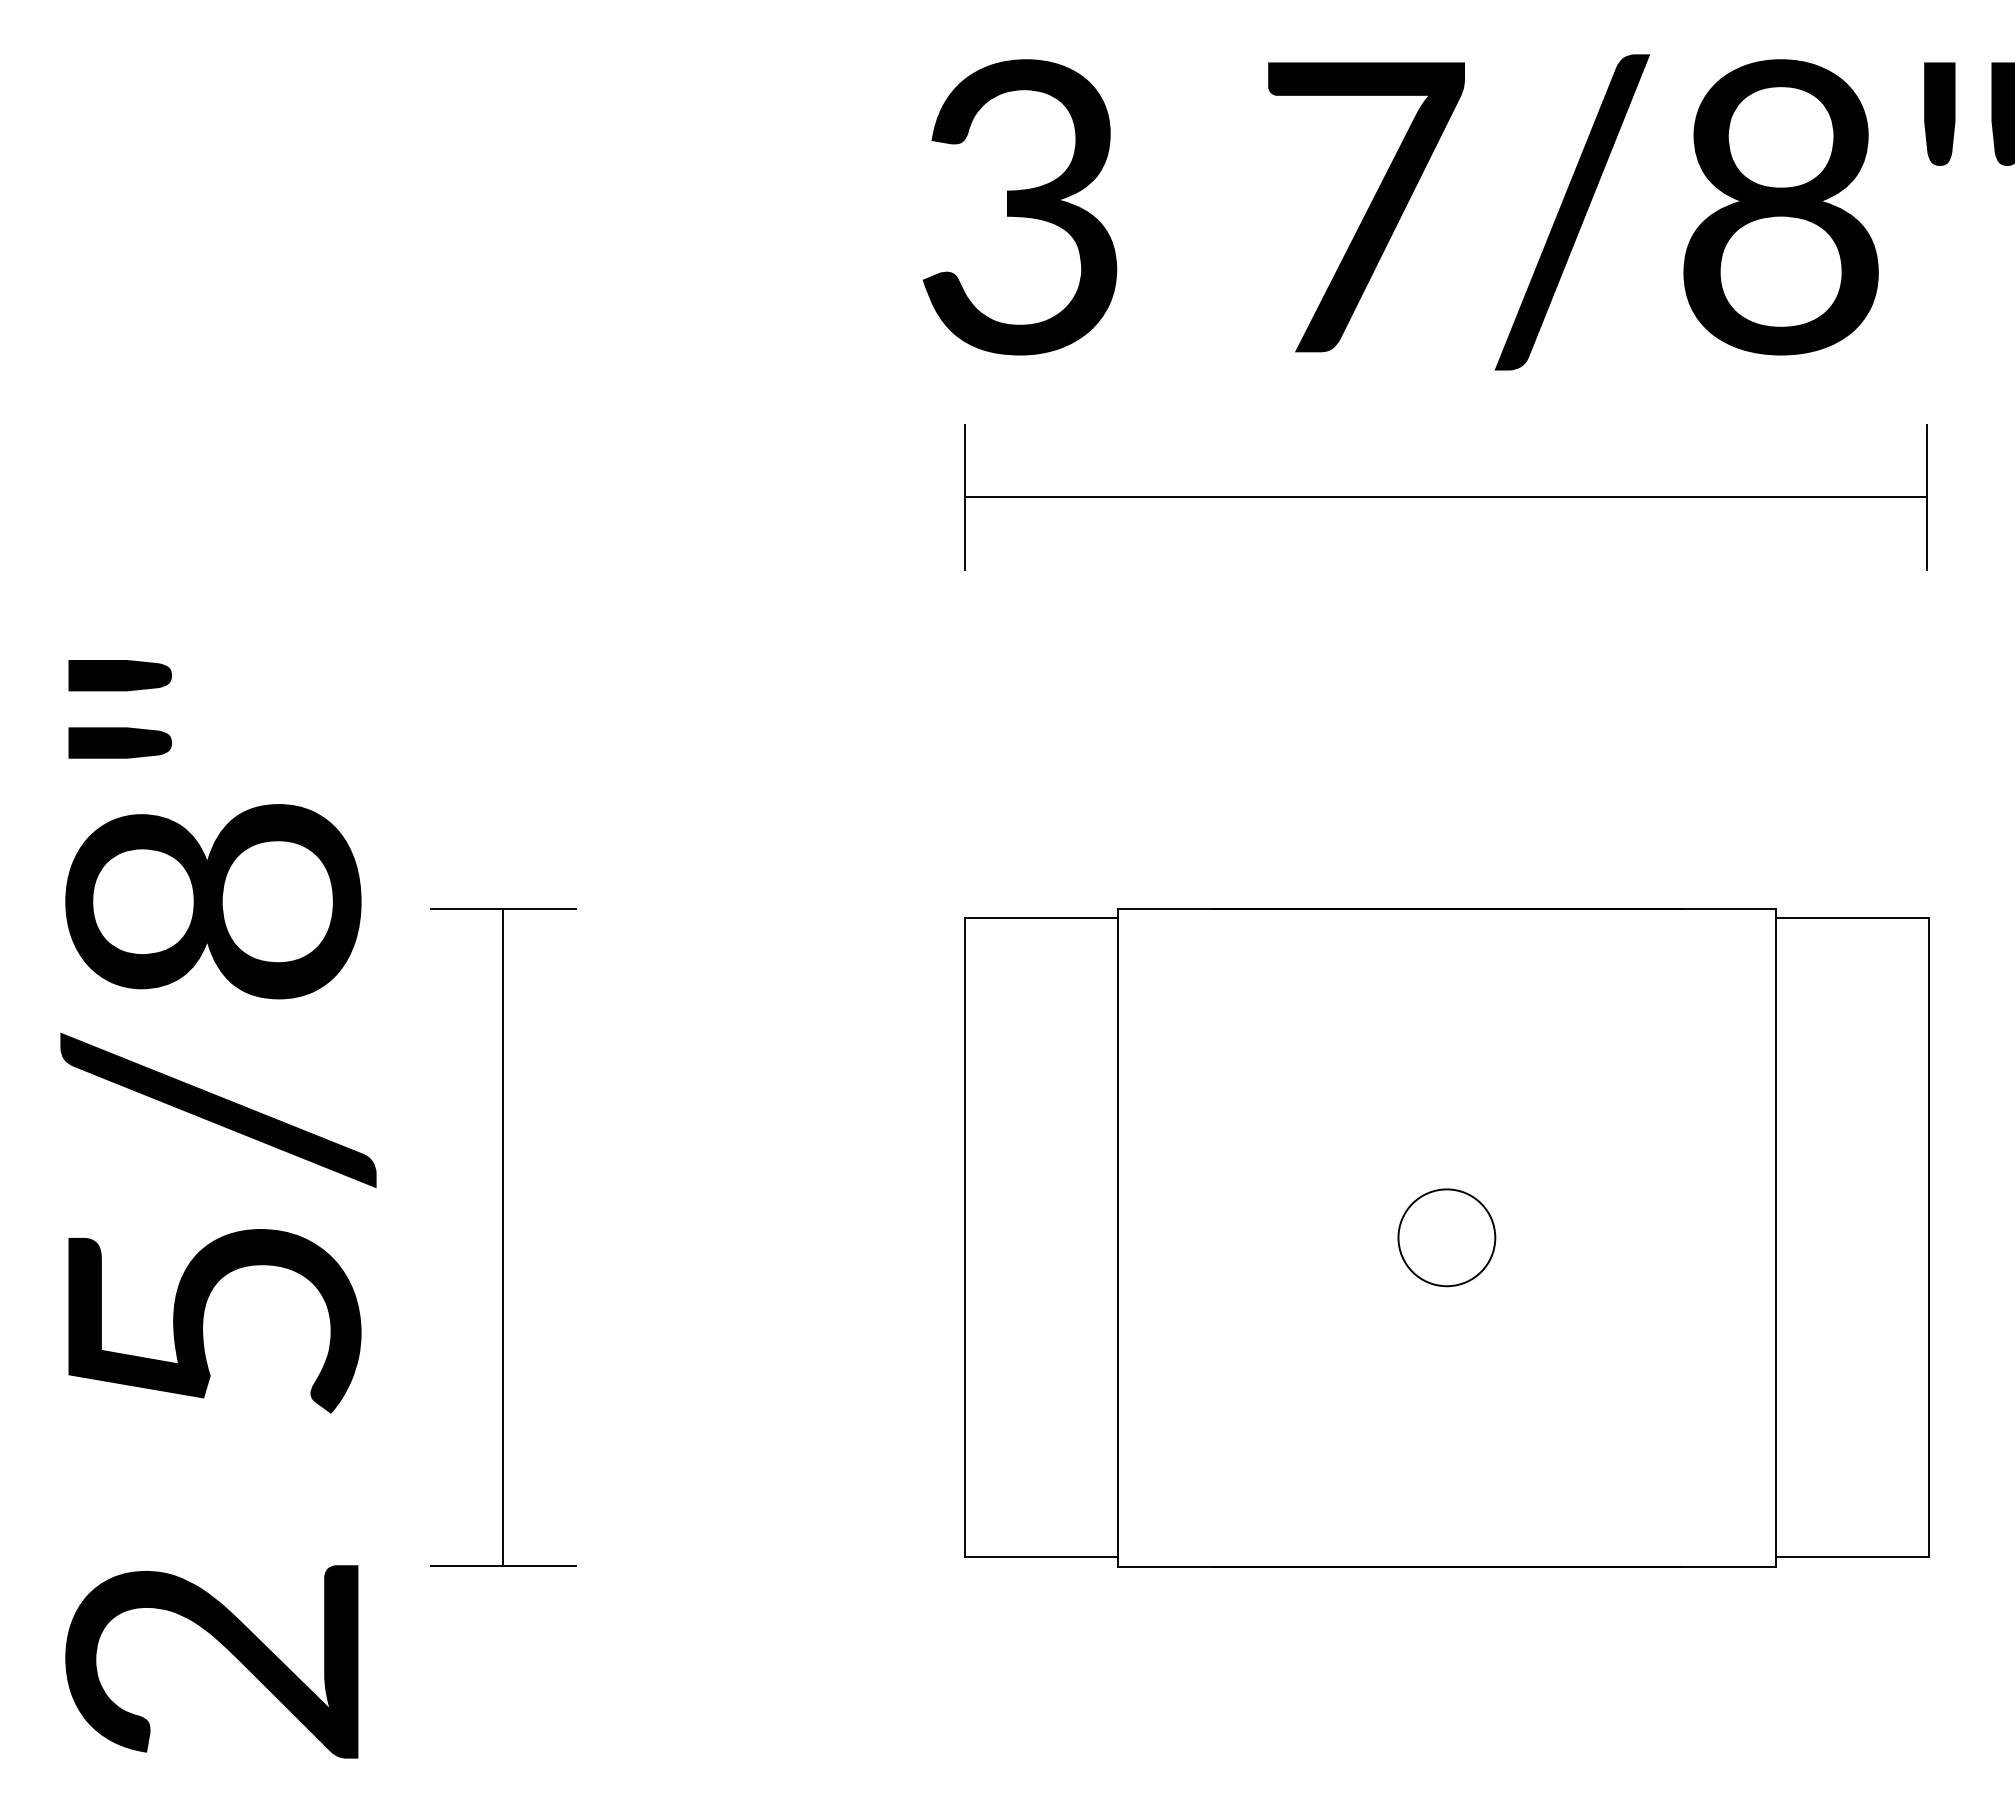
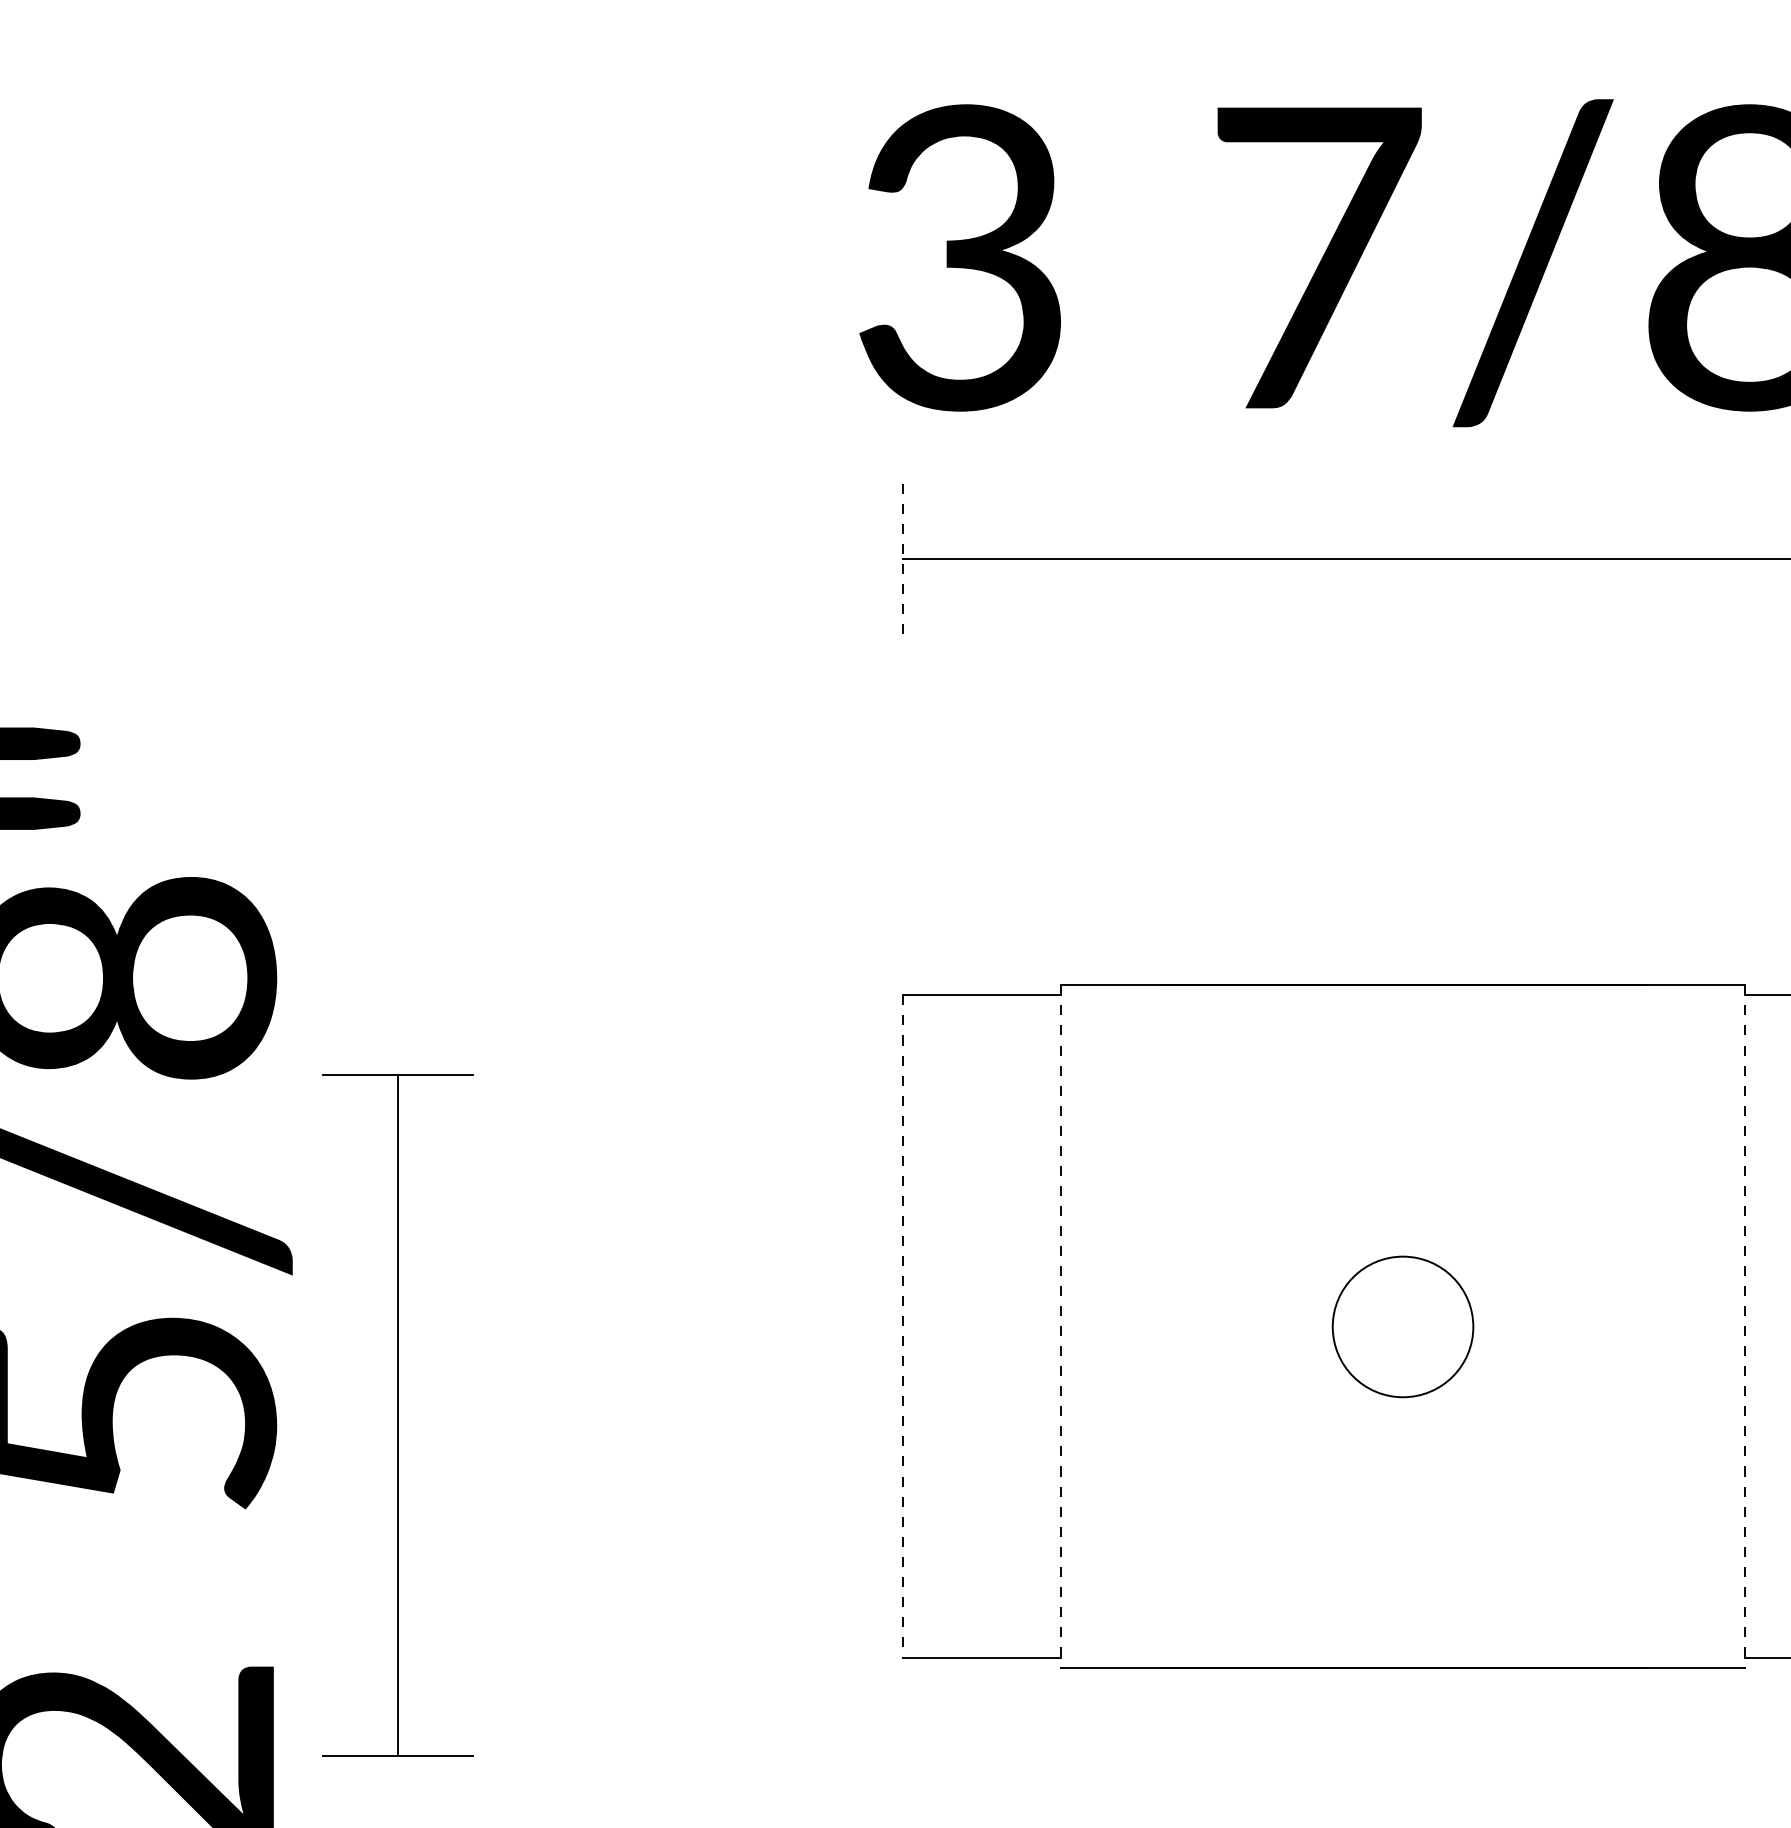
line: (964, 496) -> (902, 557), solid -> dashed
part: (503, 1237) -> (398, 1415), moved
line: (964, 1237) -> (902, 1326), solid -> dashed
circle: (1446, 1237) -> (1402, 1326), size x1.4
line: (1117, 1238) -> (1061, 1327), solid -> dashed
line: (1776, 1238) -> (1744, 1327), solid -> dashed

